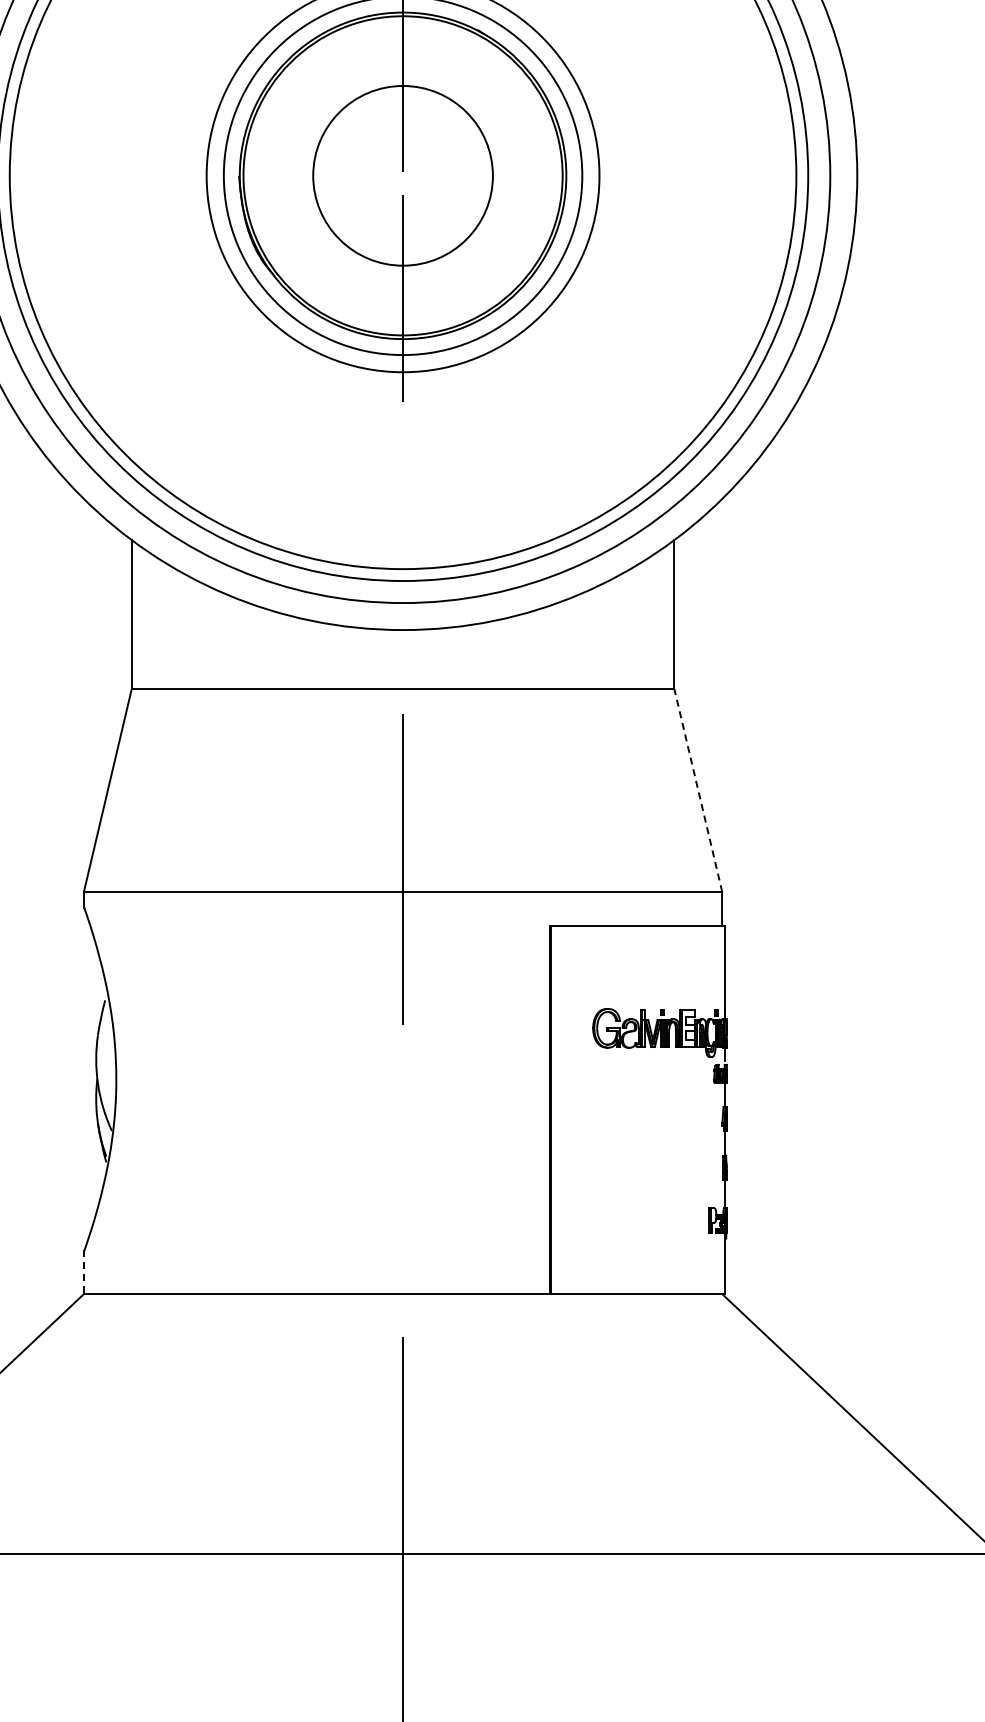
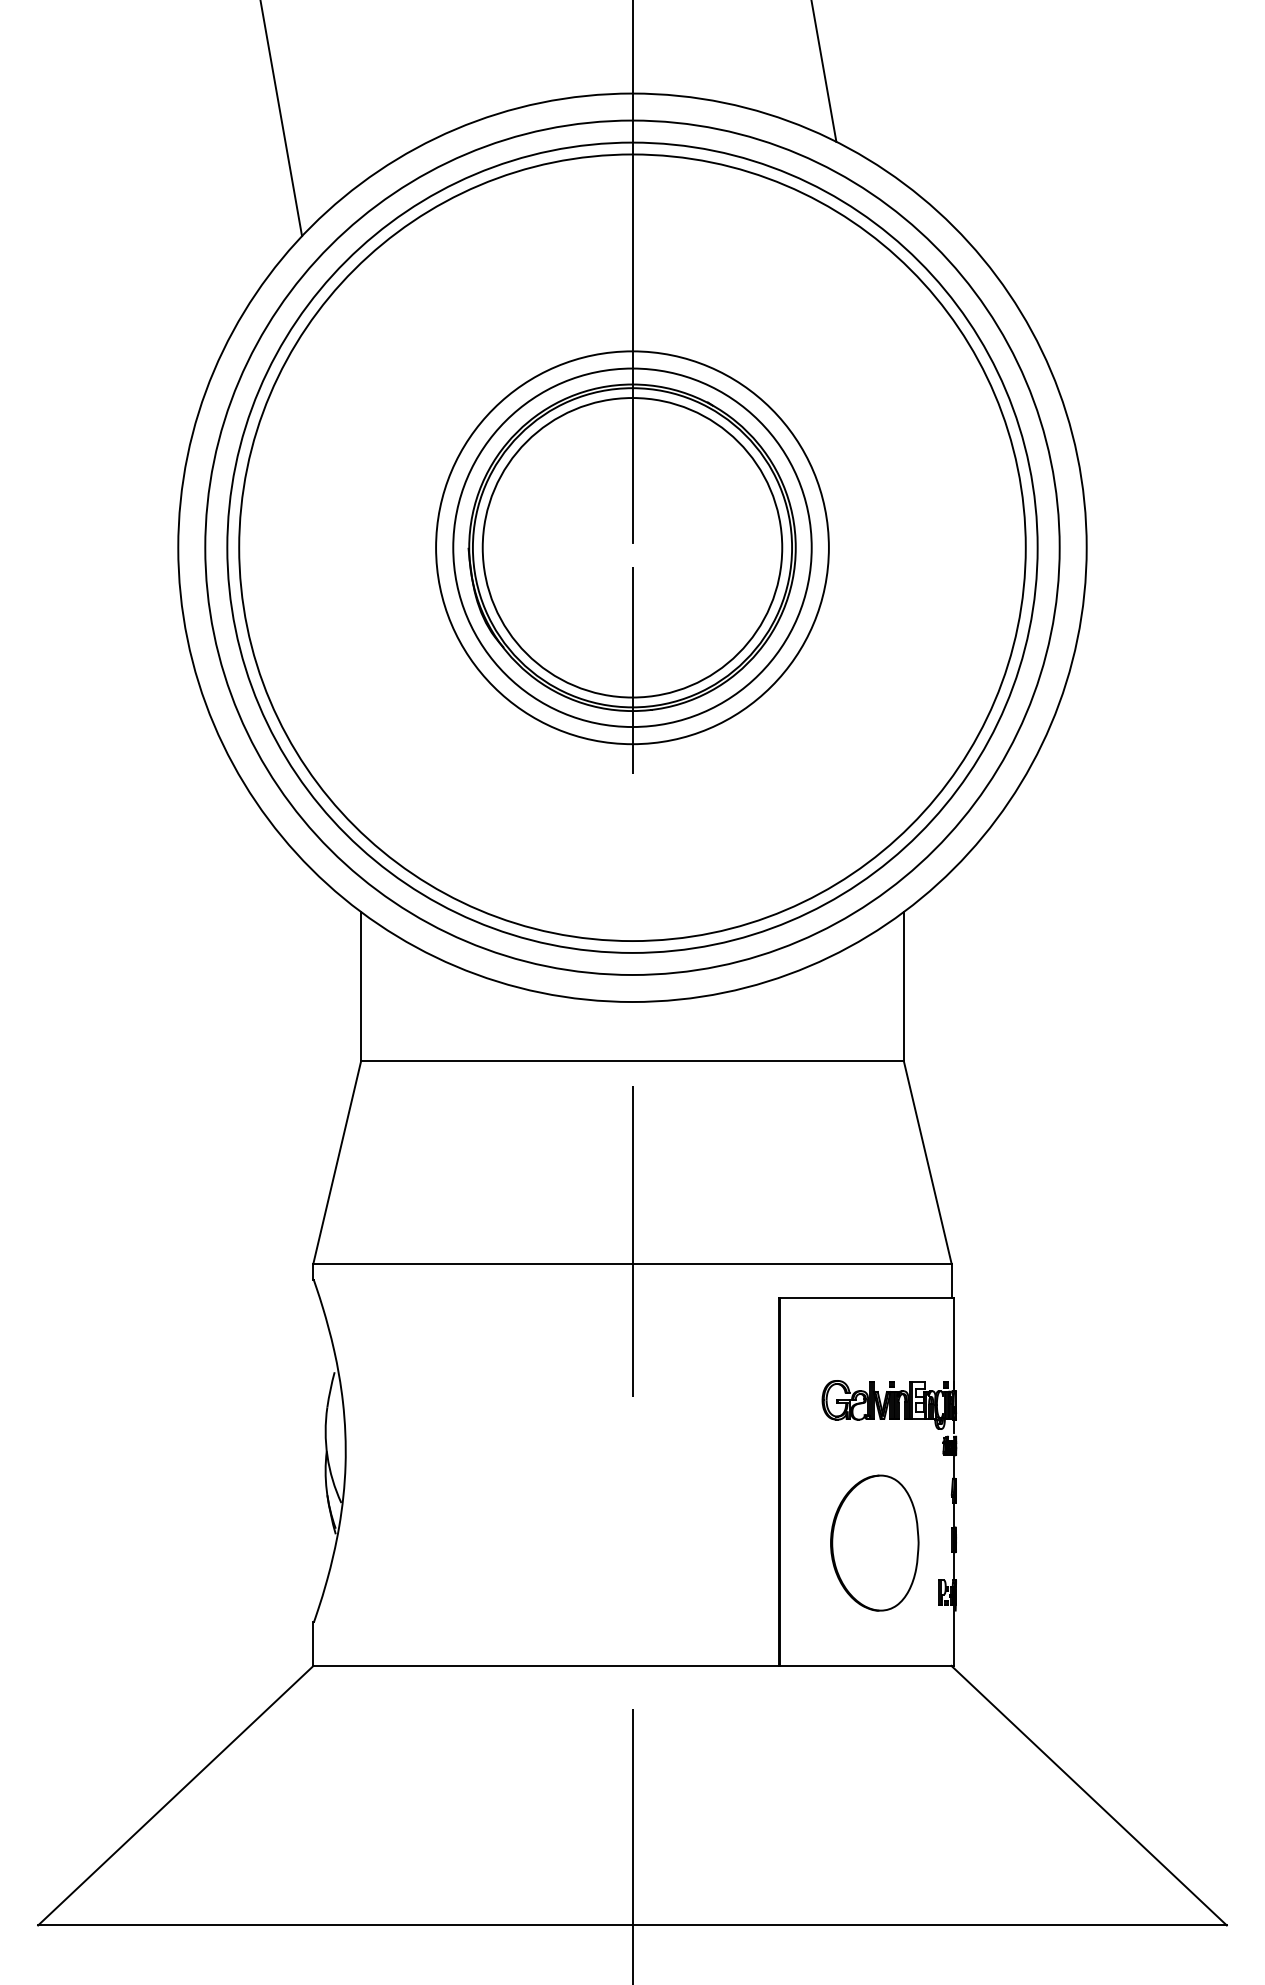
circle: (403, 175) -> (632, 547), size x1.67
line: (698, 789) -> (927, 1161), dashed -> solid
part: (645, 1170) -> (874, 1542), added
line: (84, 1272) -> (313, 1644), dashed -> solid

